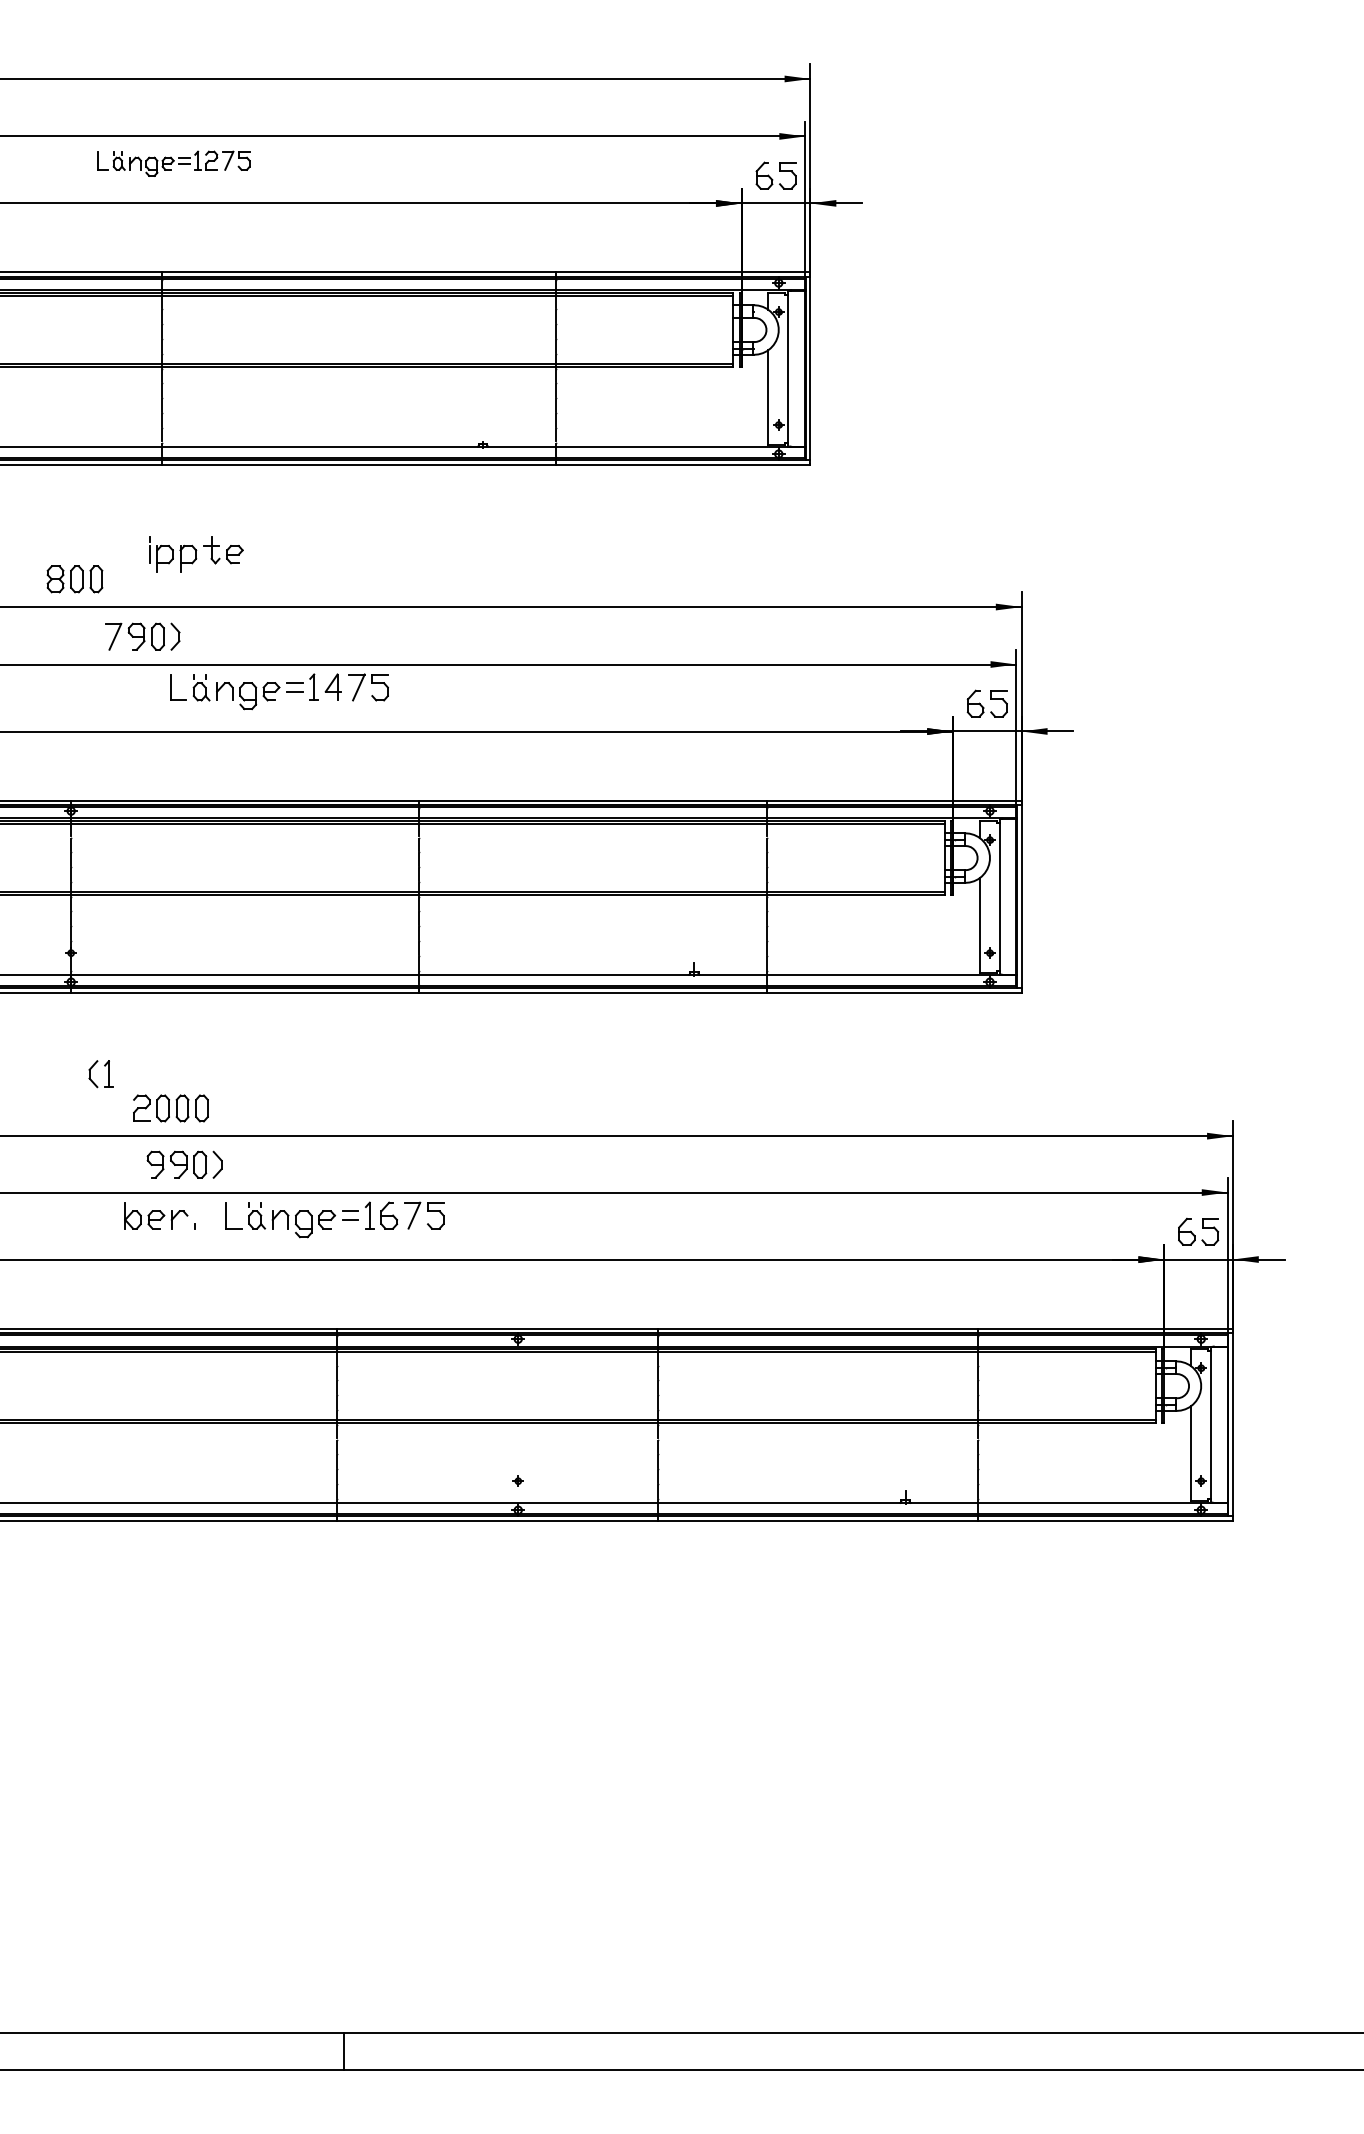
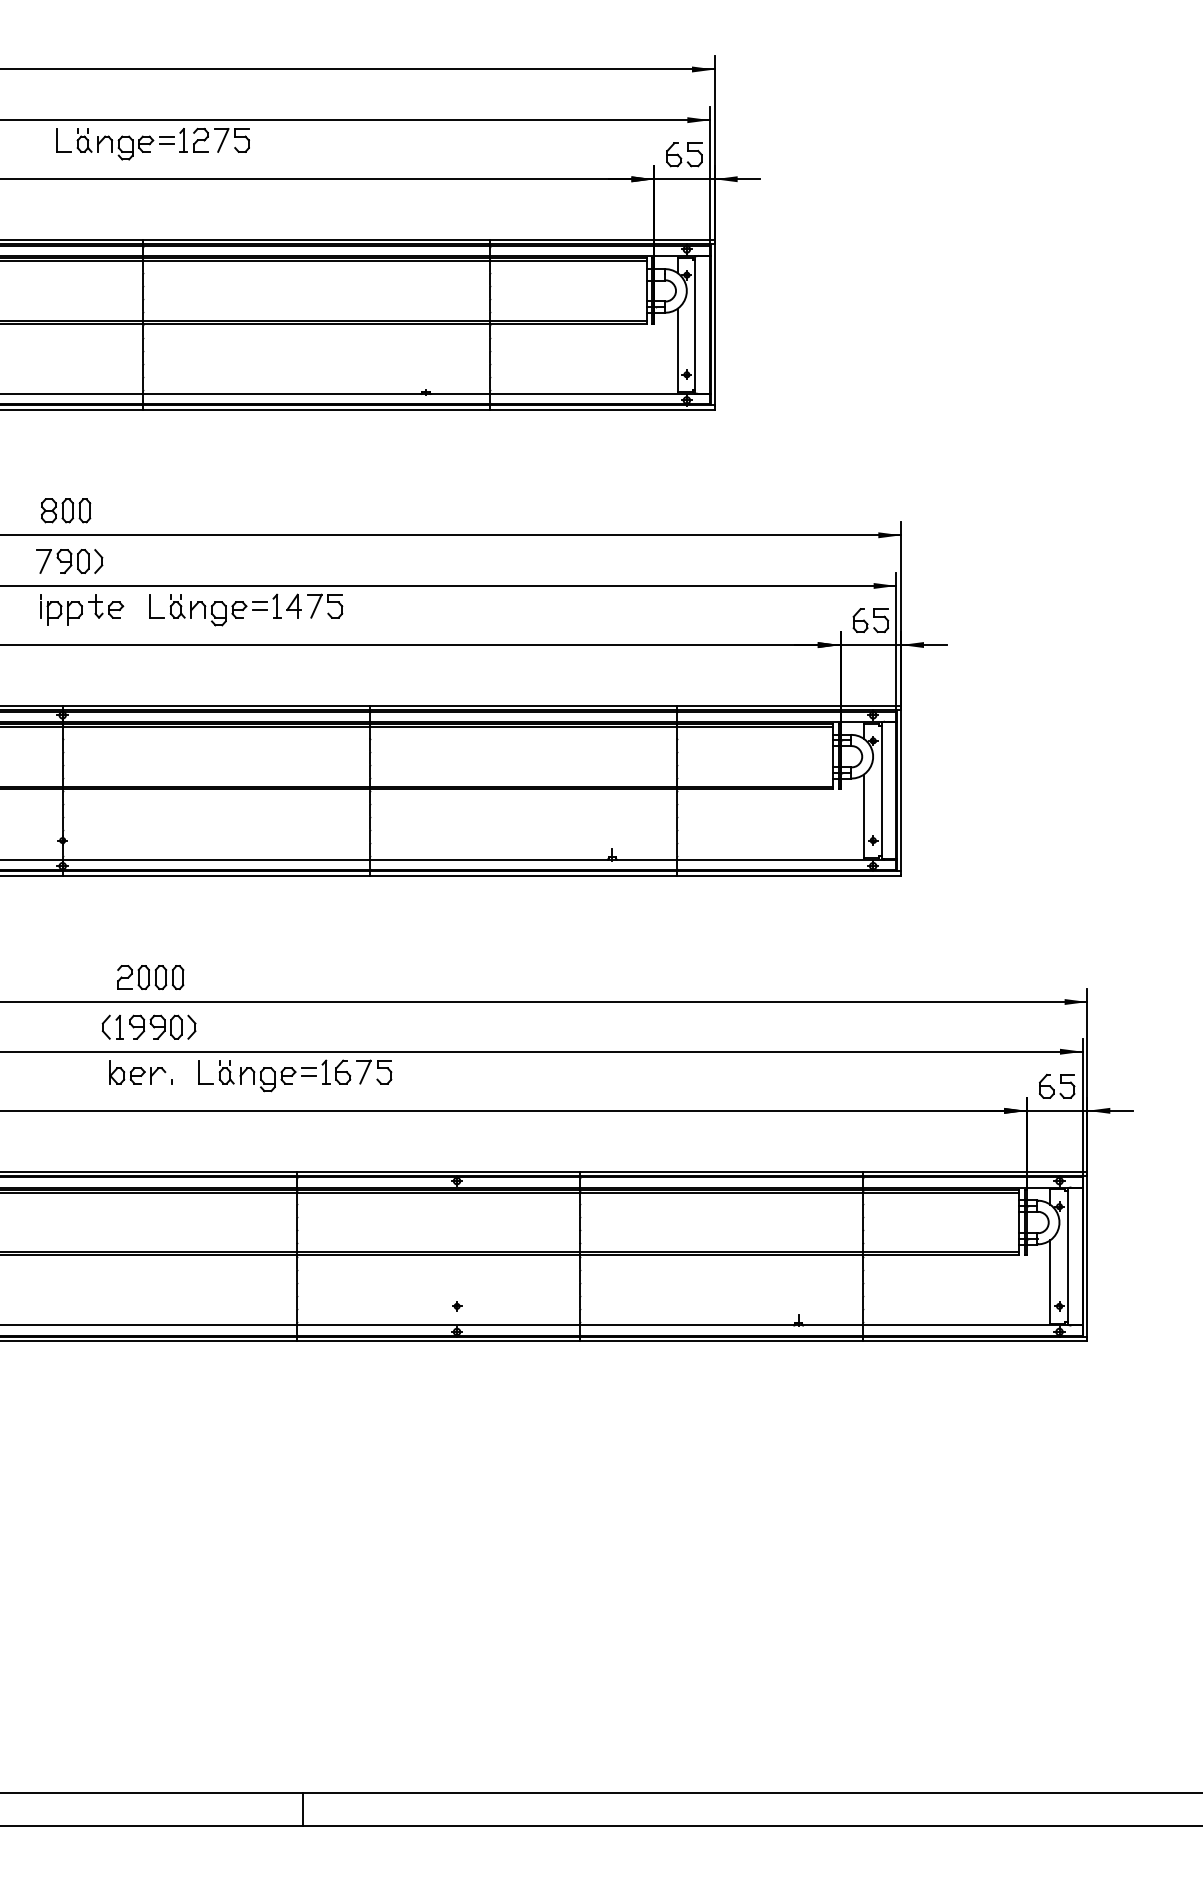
part: (172, 164) -> (152, 144), size x1.43
part: (196, 554) -> (82, 609), moved
part: (142, 636) -> (69, 561), moved
part: (108, 1073) -> (119, 1026), moved

